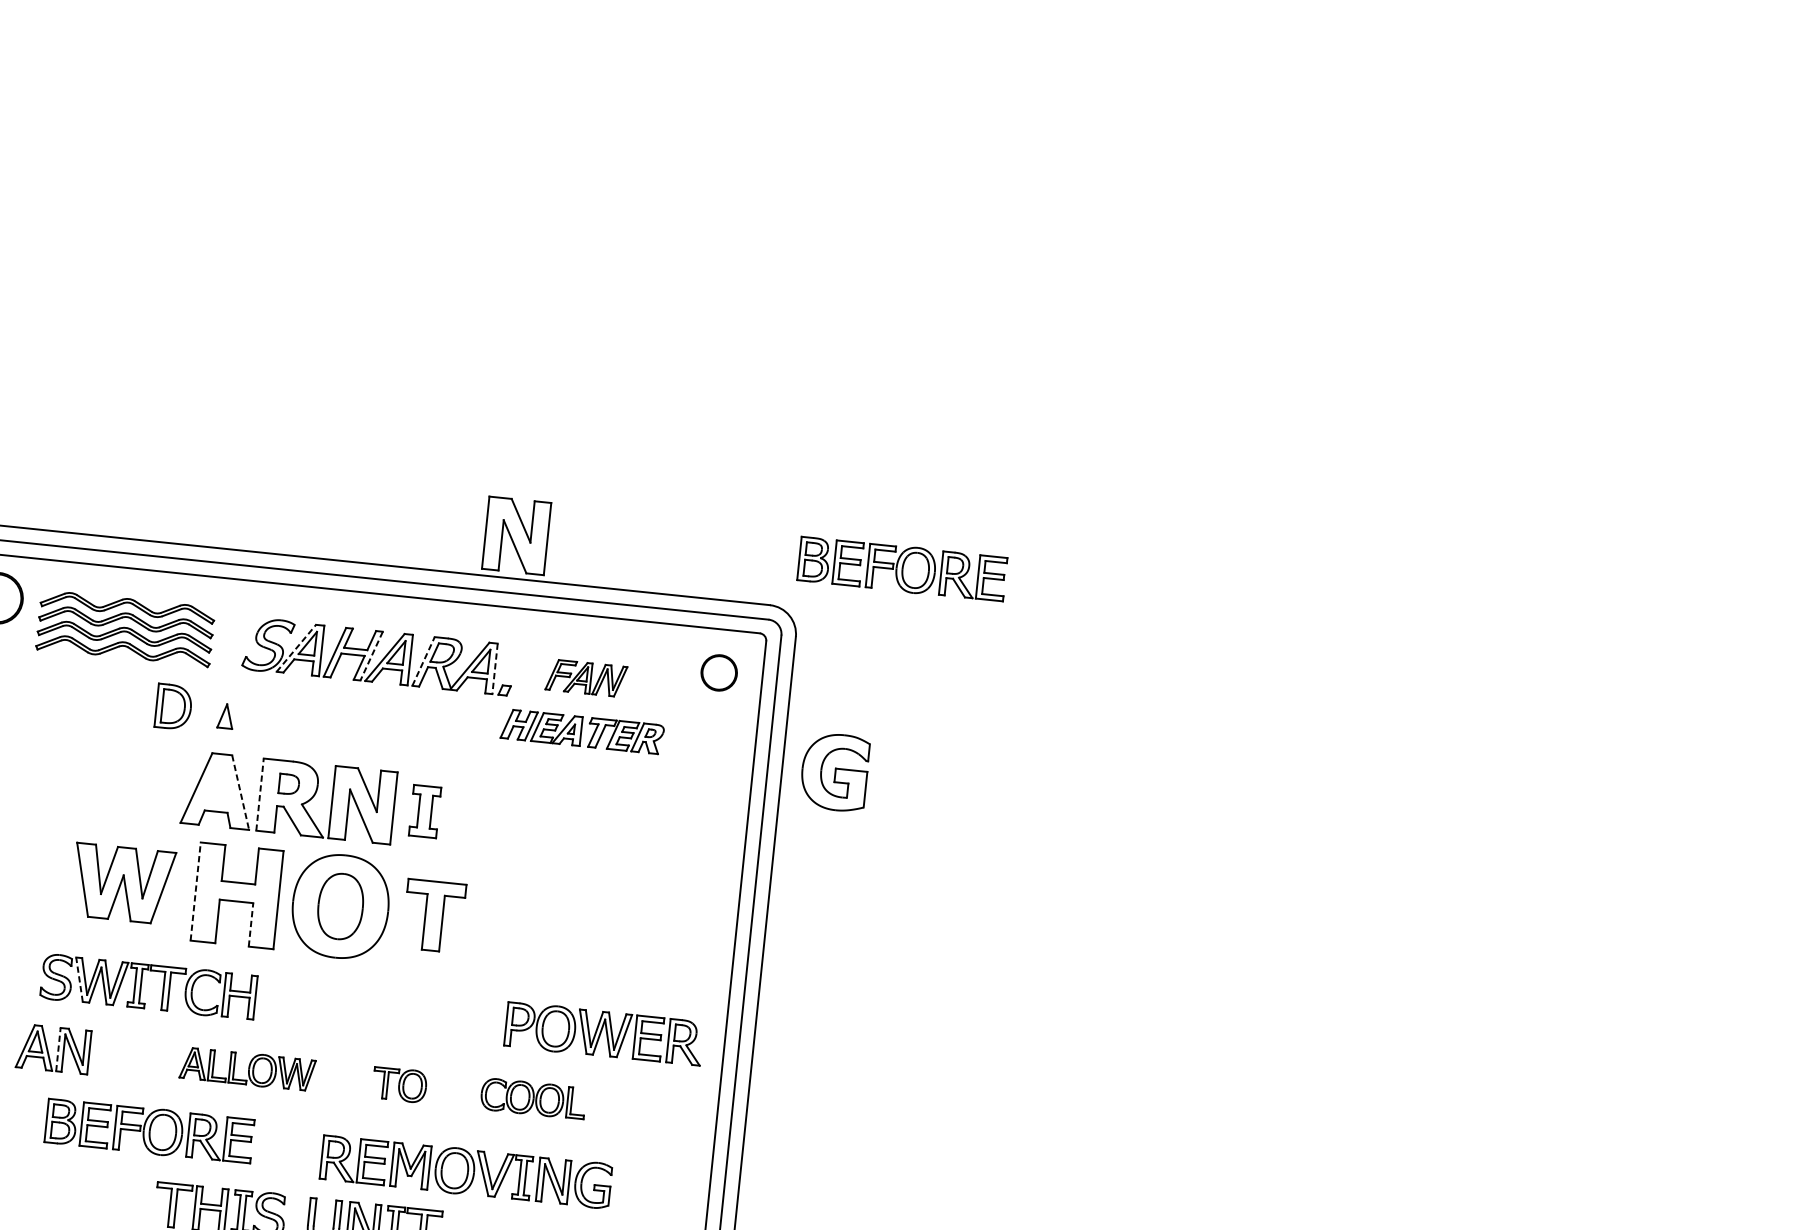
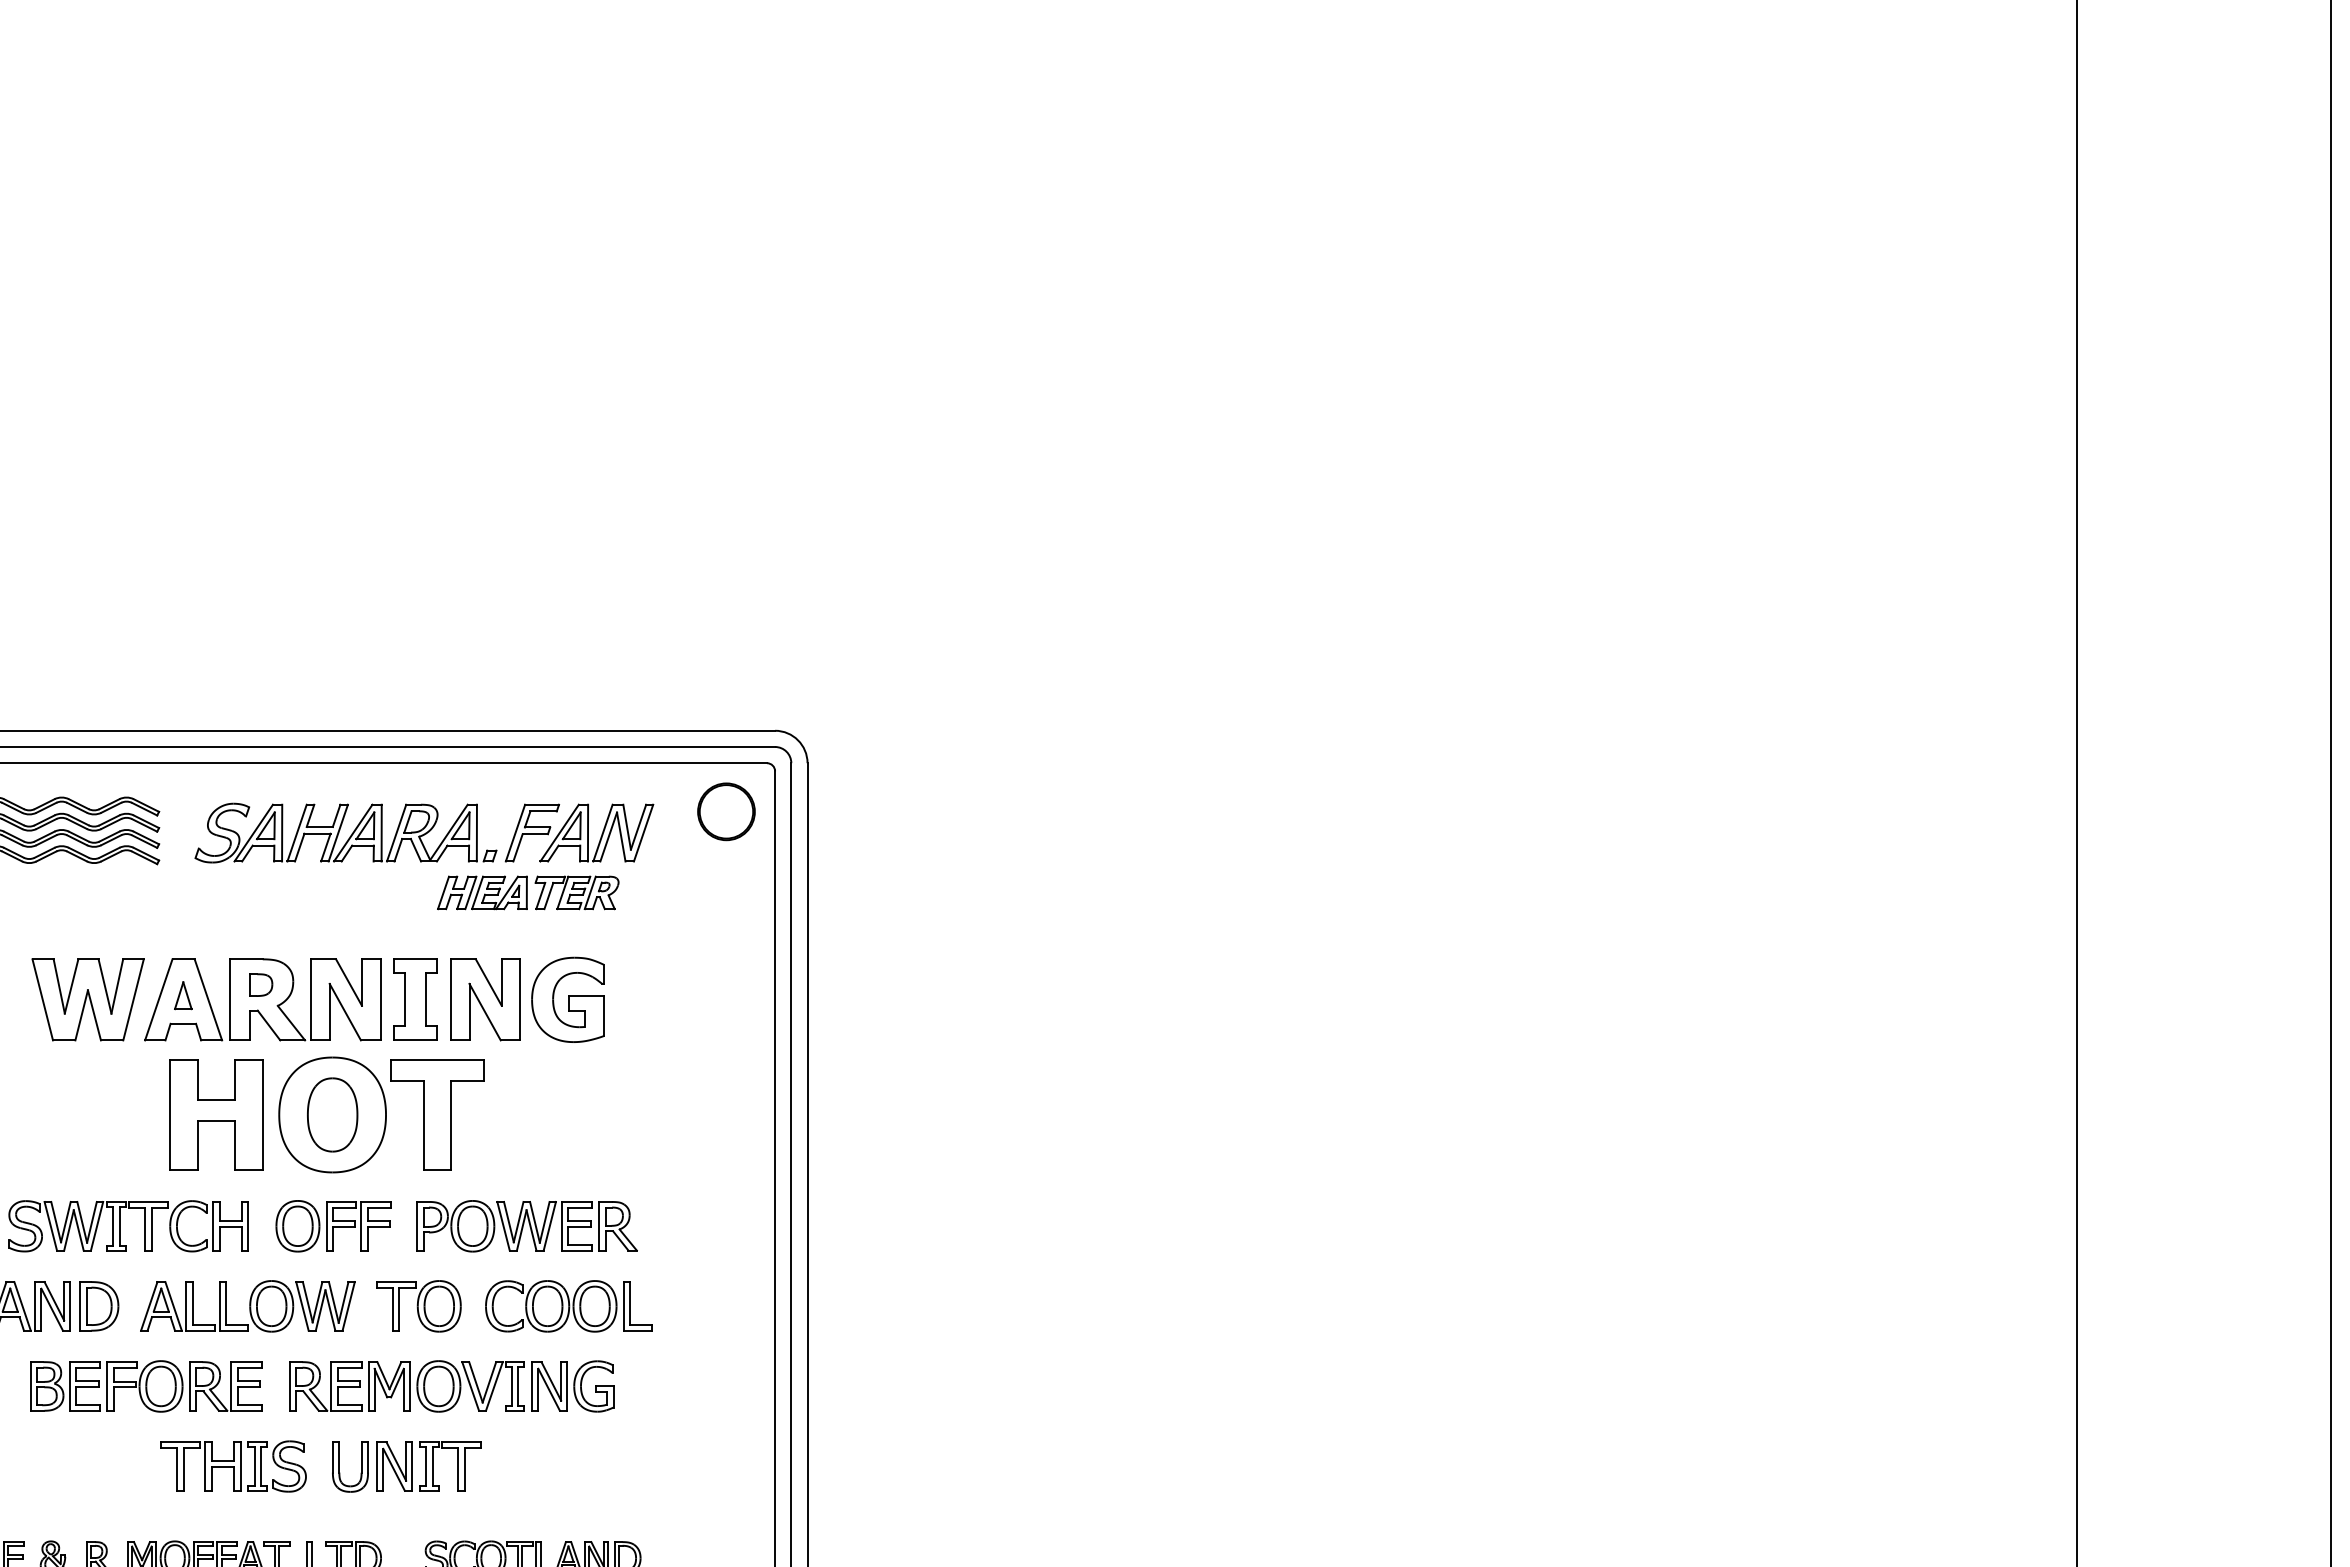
part: (516, 535) -> (485, 999), moved
part: (902, 569) -> (918, 675), removed
line: (297, 647) -> (254, 832), dashed -> solid
line: (371, 656) -> (338, 833), dashed -> solid
line: (423, 661) -> (396, 833), dashed -> solid
line: (494, 669) -> (476, 833), dashed -> solid
part: (719, 672) -> (726, 811), size x1.43
part: (586, 677) -> (579, 832), size x1.67
part: (173, 707) -> (99, 1306), moved
part: (226, 716) -> (183, 995), moved
part: (582, 731) -> (528, 892), moved
part: (834, 771) -> (567, 999), moved
line: (240, 792) -> (208, 999), dashed -> solid
line: (260, 794) -> (230, 999), dashed -> solid
part: (425, 811) -> (415, 999), size x1.43
part: (122, 883) -> (87, 999), moved
line: (195, 891) -> (169, 1114), dashed -> solid
part: (434, 915) -> (437, 1114), size x1.43
line: (251, 924) -> (235, 1145), dashed -> solid
line: (79, 979) -> (50, 1225), dashed -> solid
part: (331, 1005) -> (333, 1226), added
part: (603, 1034) -> (526, 1226), moved
line: (58, 1048) -> (35, 1305), dashed -> solid
part: (247, 1069) -> (247, 1306), size x1.43
part: (399, 1084) -> (418, 1306), size x1.43
part: (533, 1098) -> (568, 1306), size x1.43
part: (466, 1171) -> (451, 1386), moved

